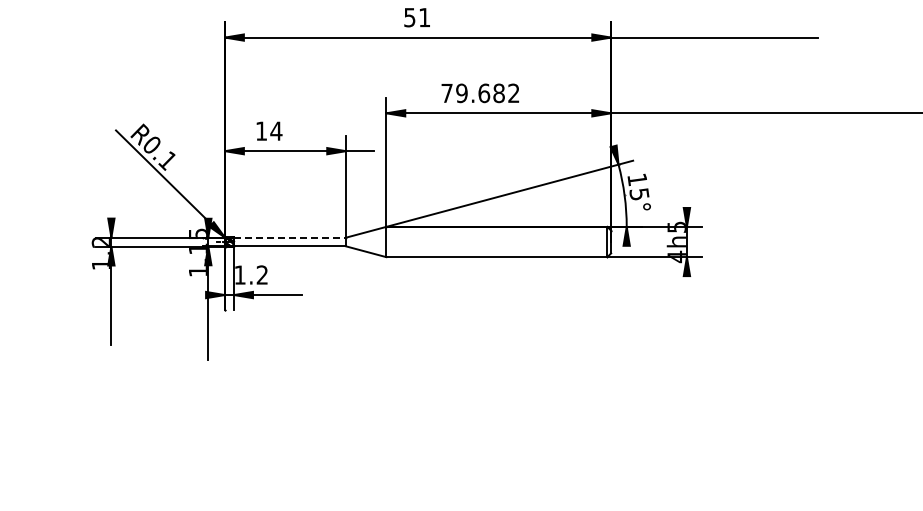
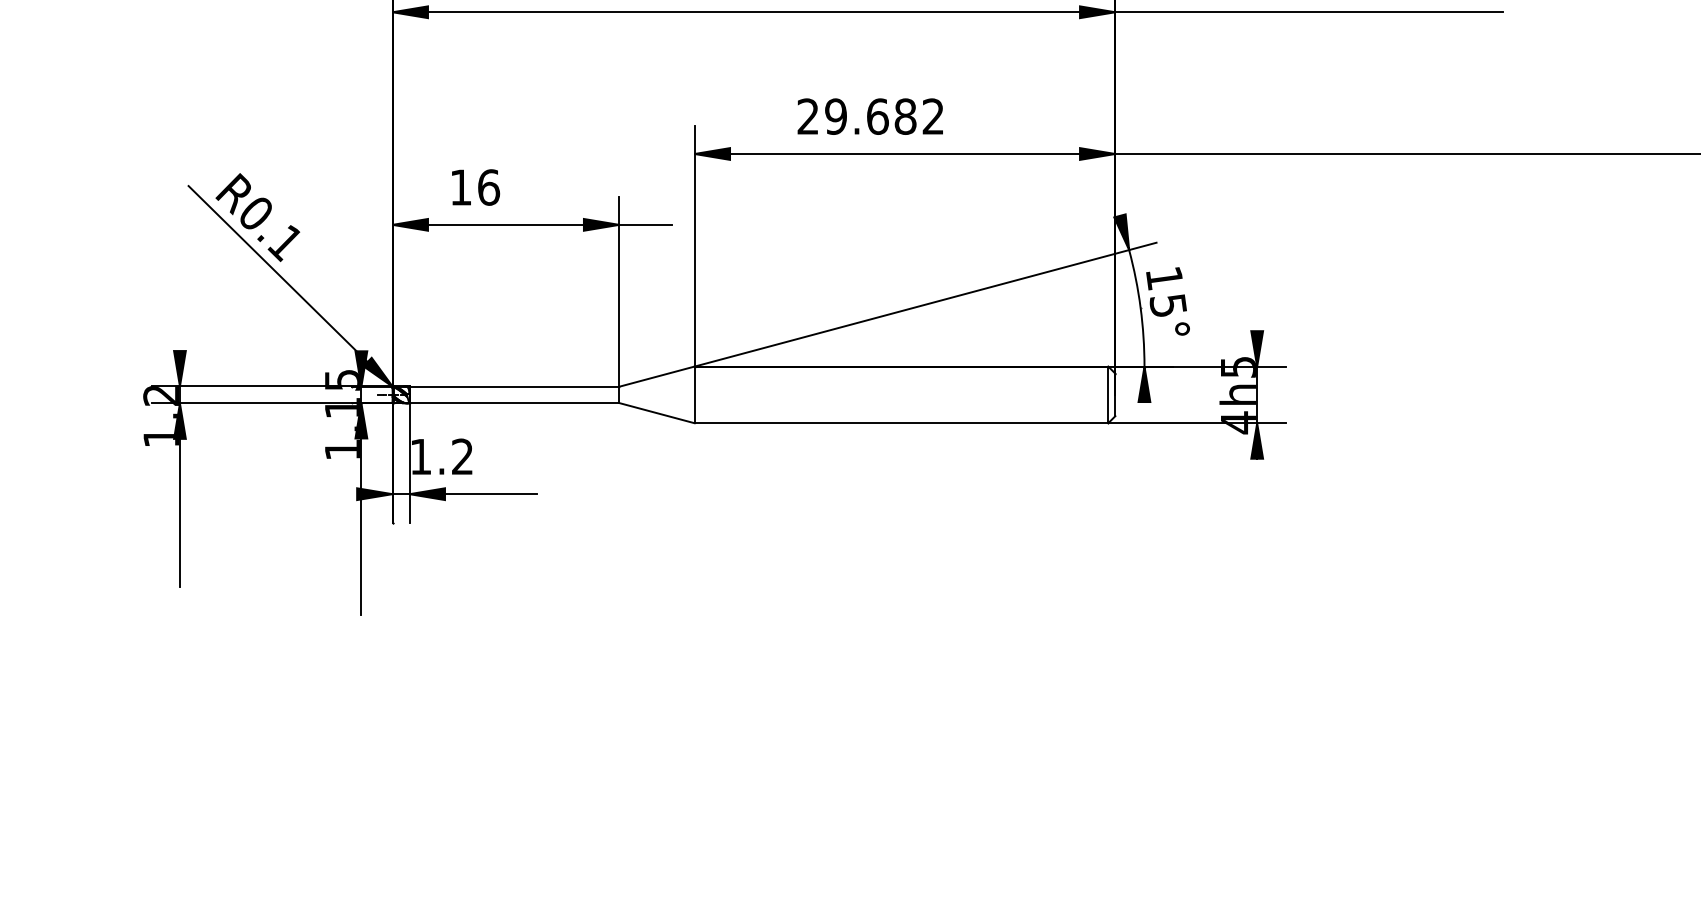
text: (446, 92) -> (807, 115), 79.682 -> 29.682
text: (276, 130) -> (488, 186), 14 -> 16
line: (290, 237) -> (515, 386), dashed -> solid

